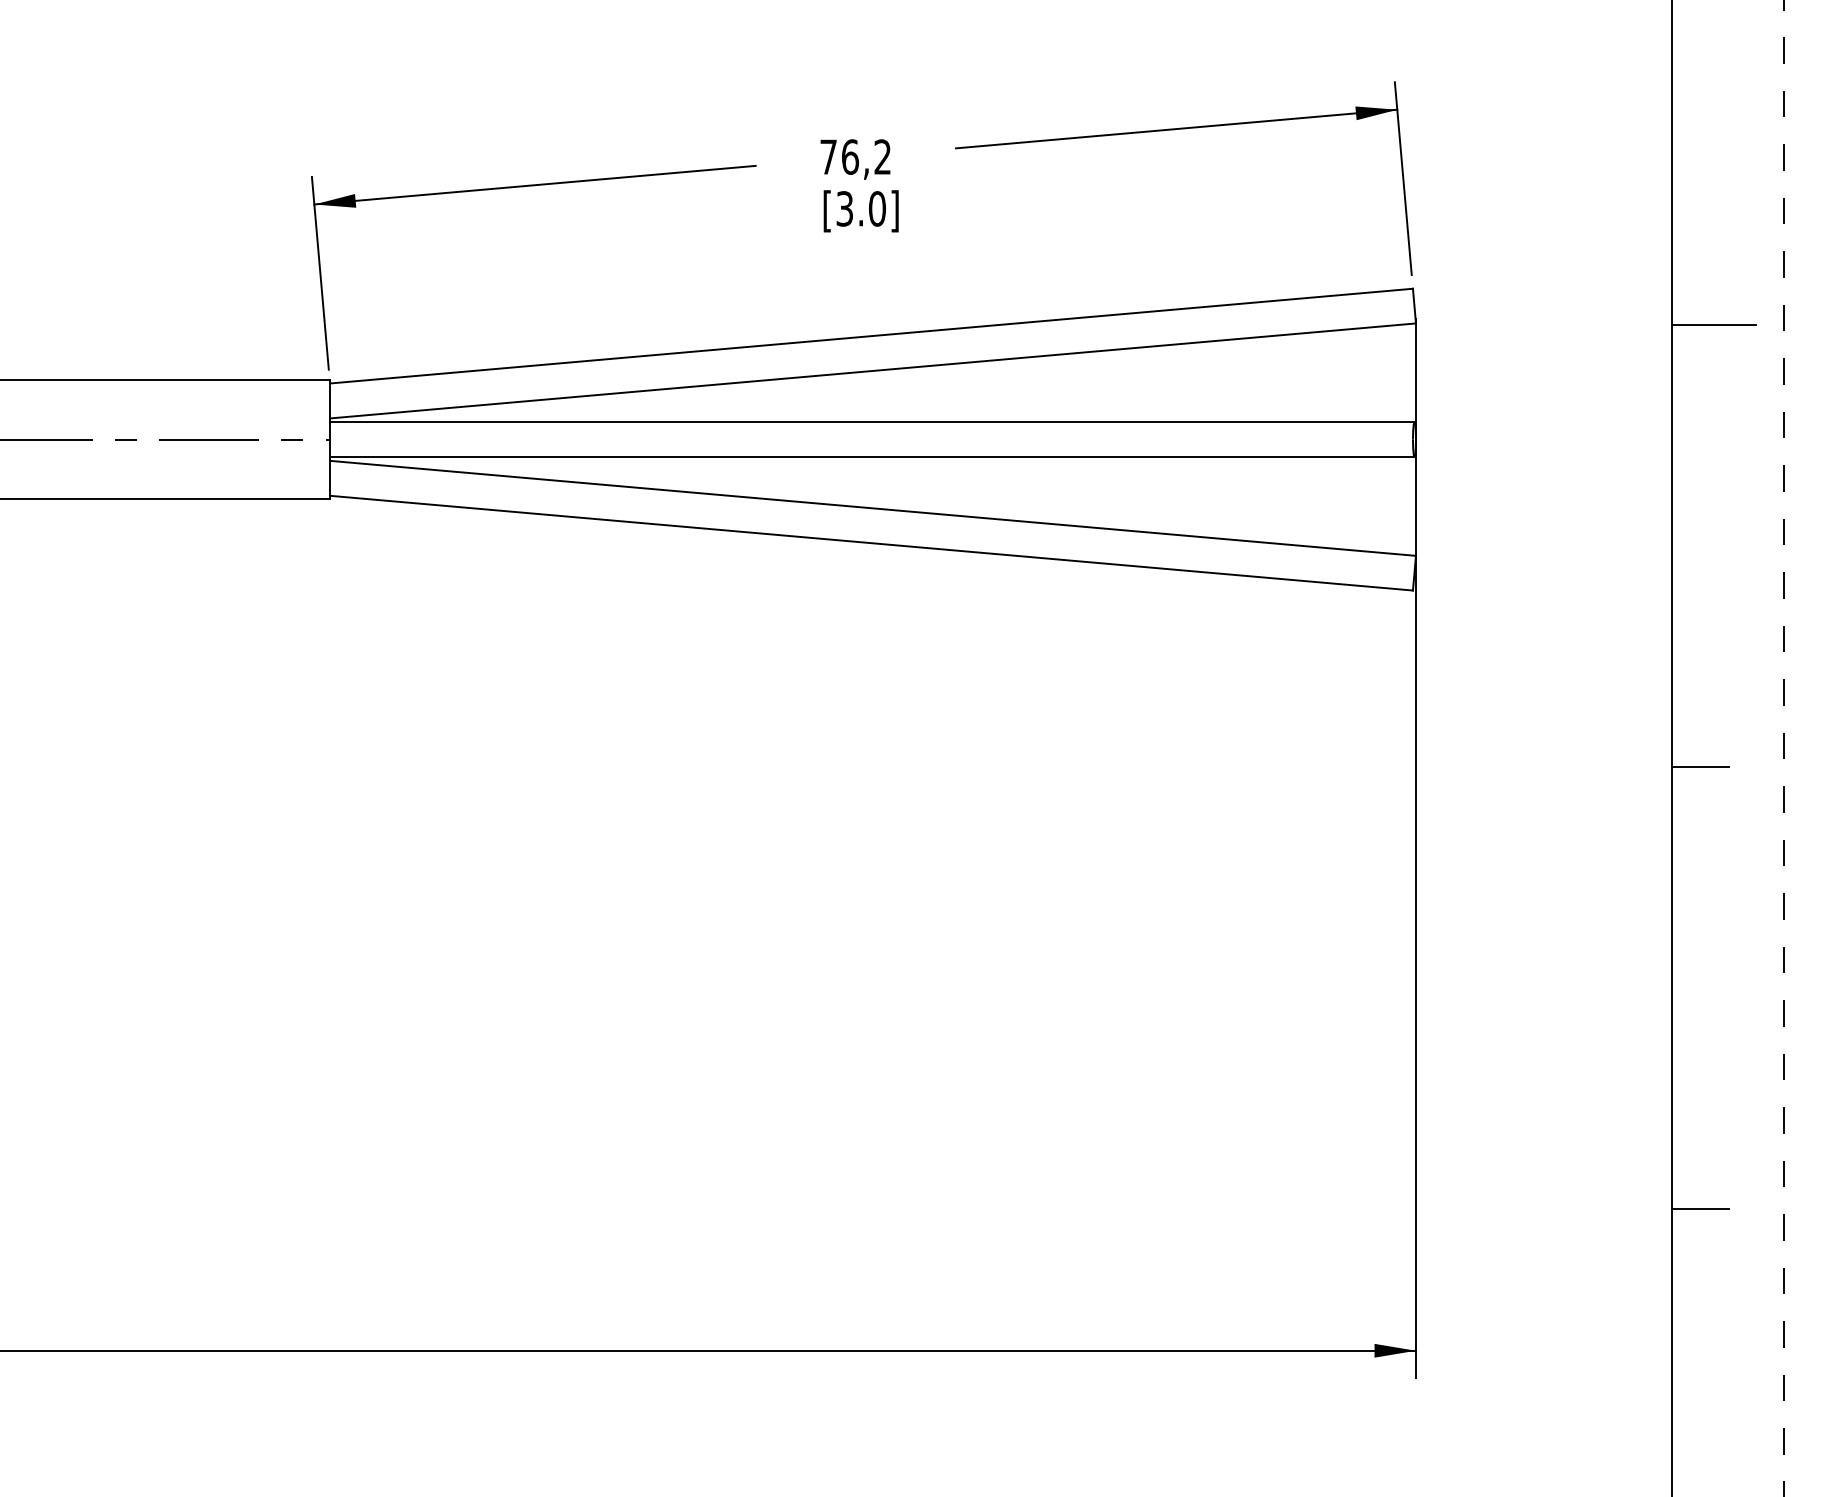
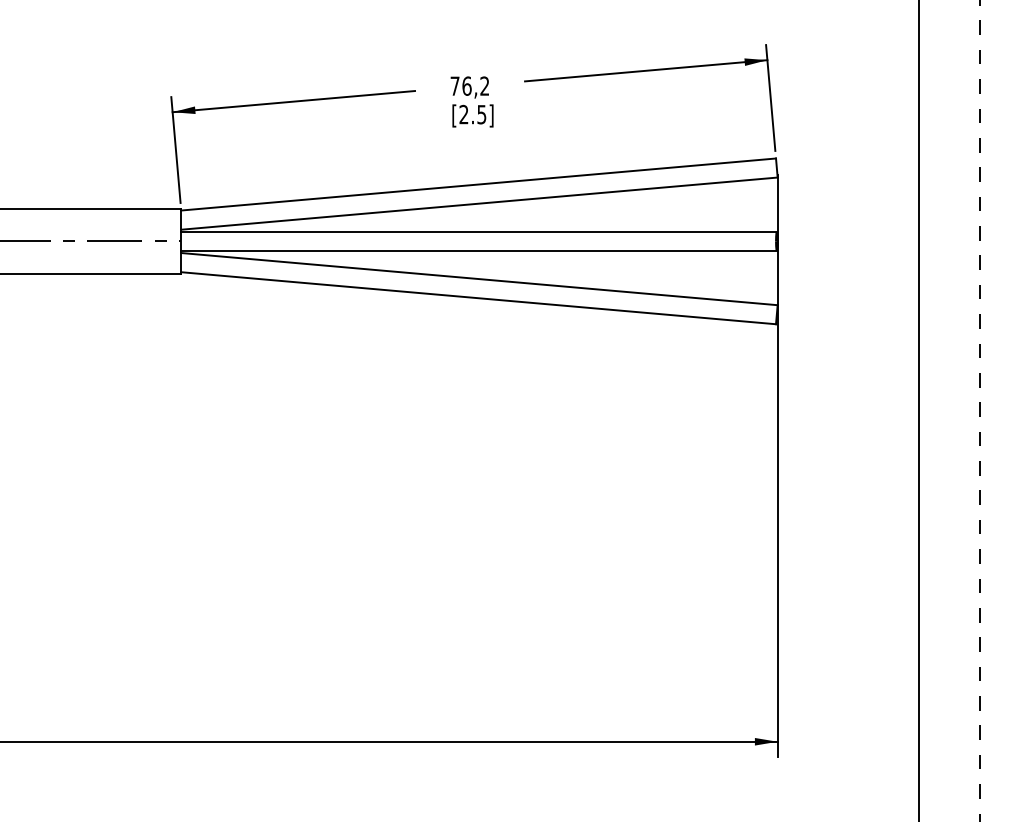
text: (860, 208) -> (472, 114), [3.0] -> [2.5]
line: (1714, 325) -> (941, 178), removed
line: (1701, 767) -> (934, 421), removed
line: (1701, 1208) -> (934, 663), removed

